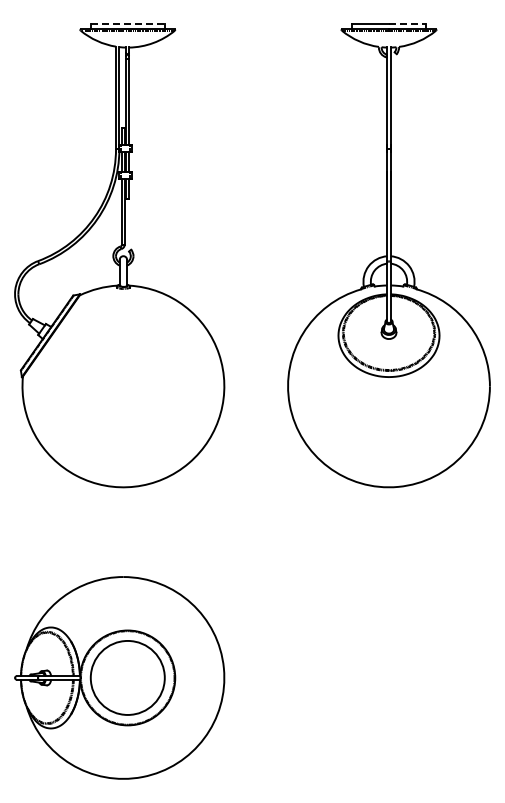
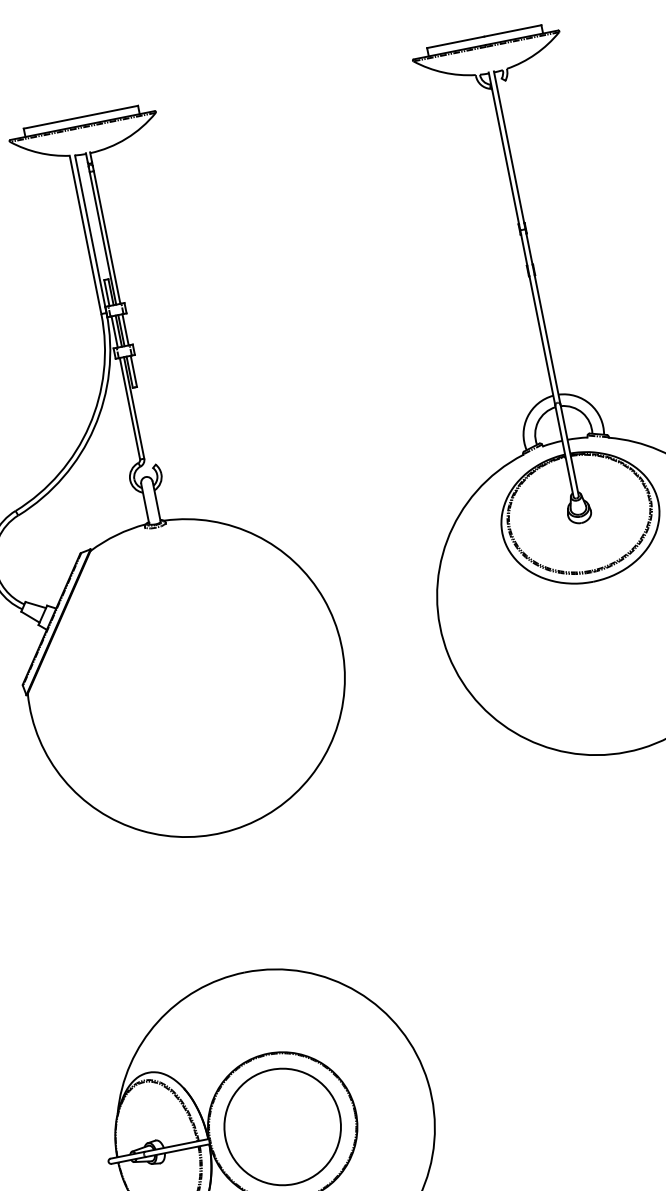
line: (128, 24) -> (82, 117), dashed -> solid
line: (407, 24) -> (512, 31), dashed -> solid

